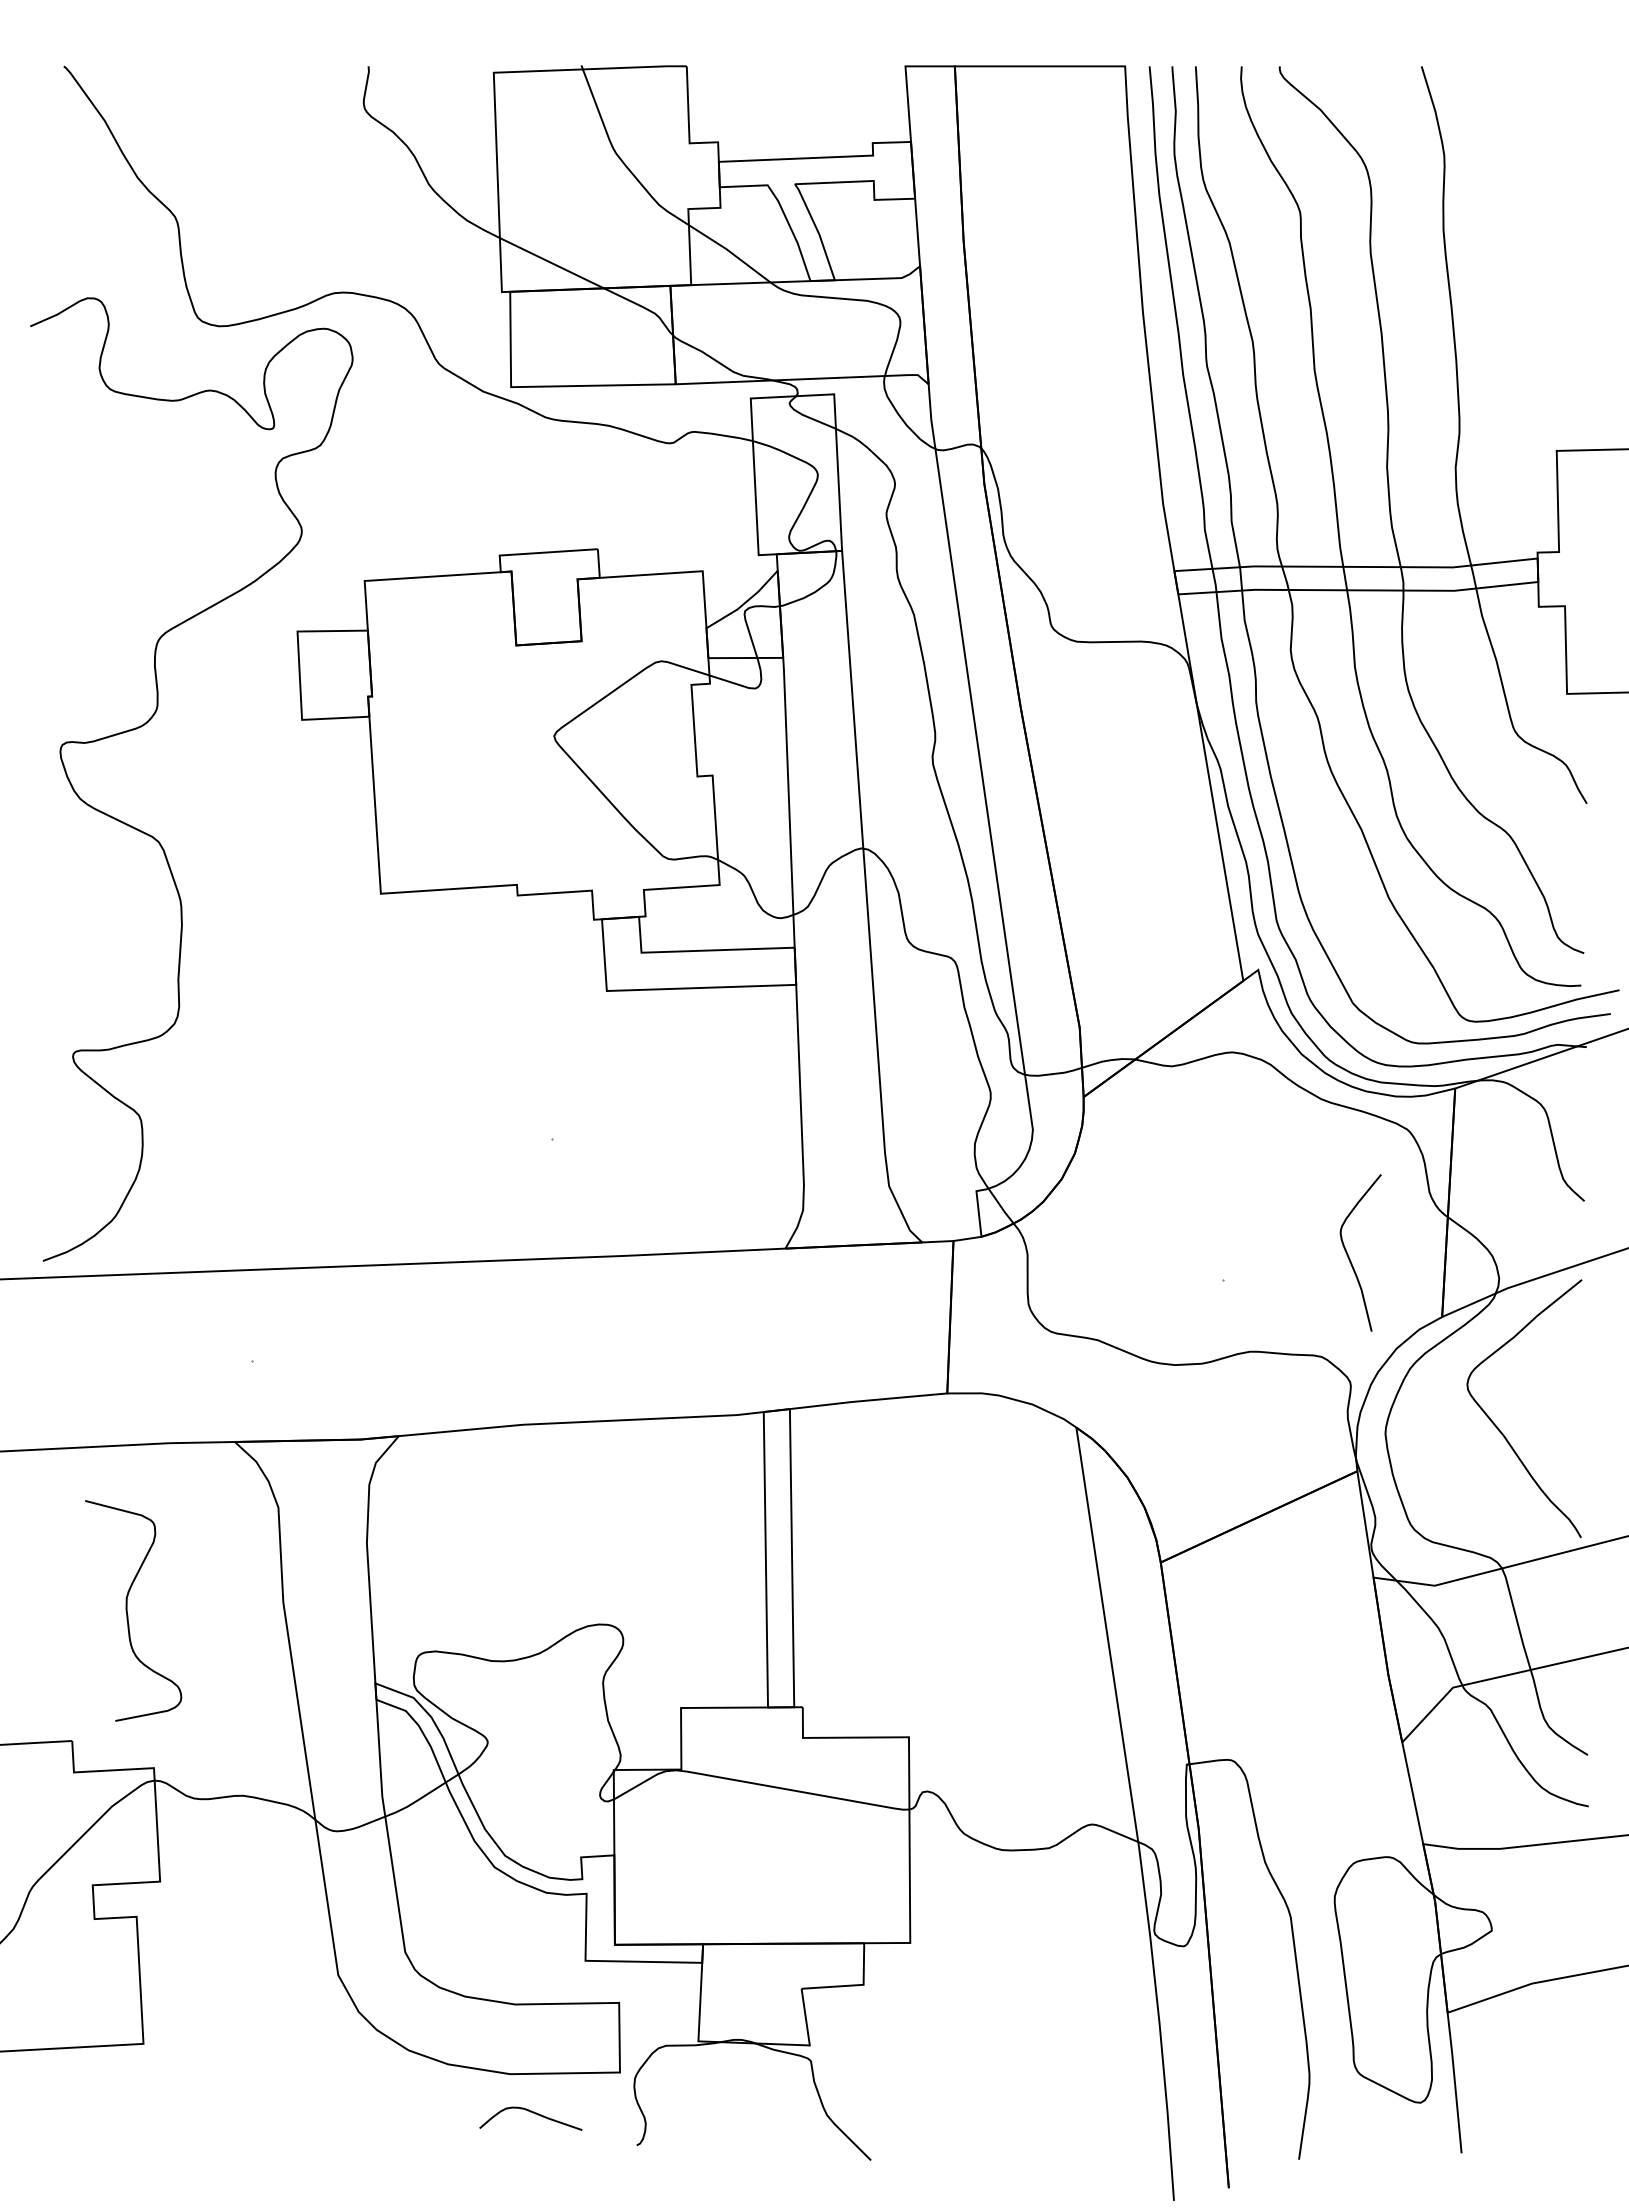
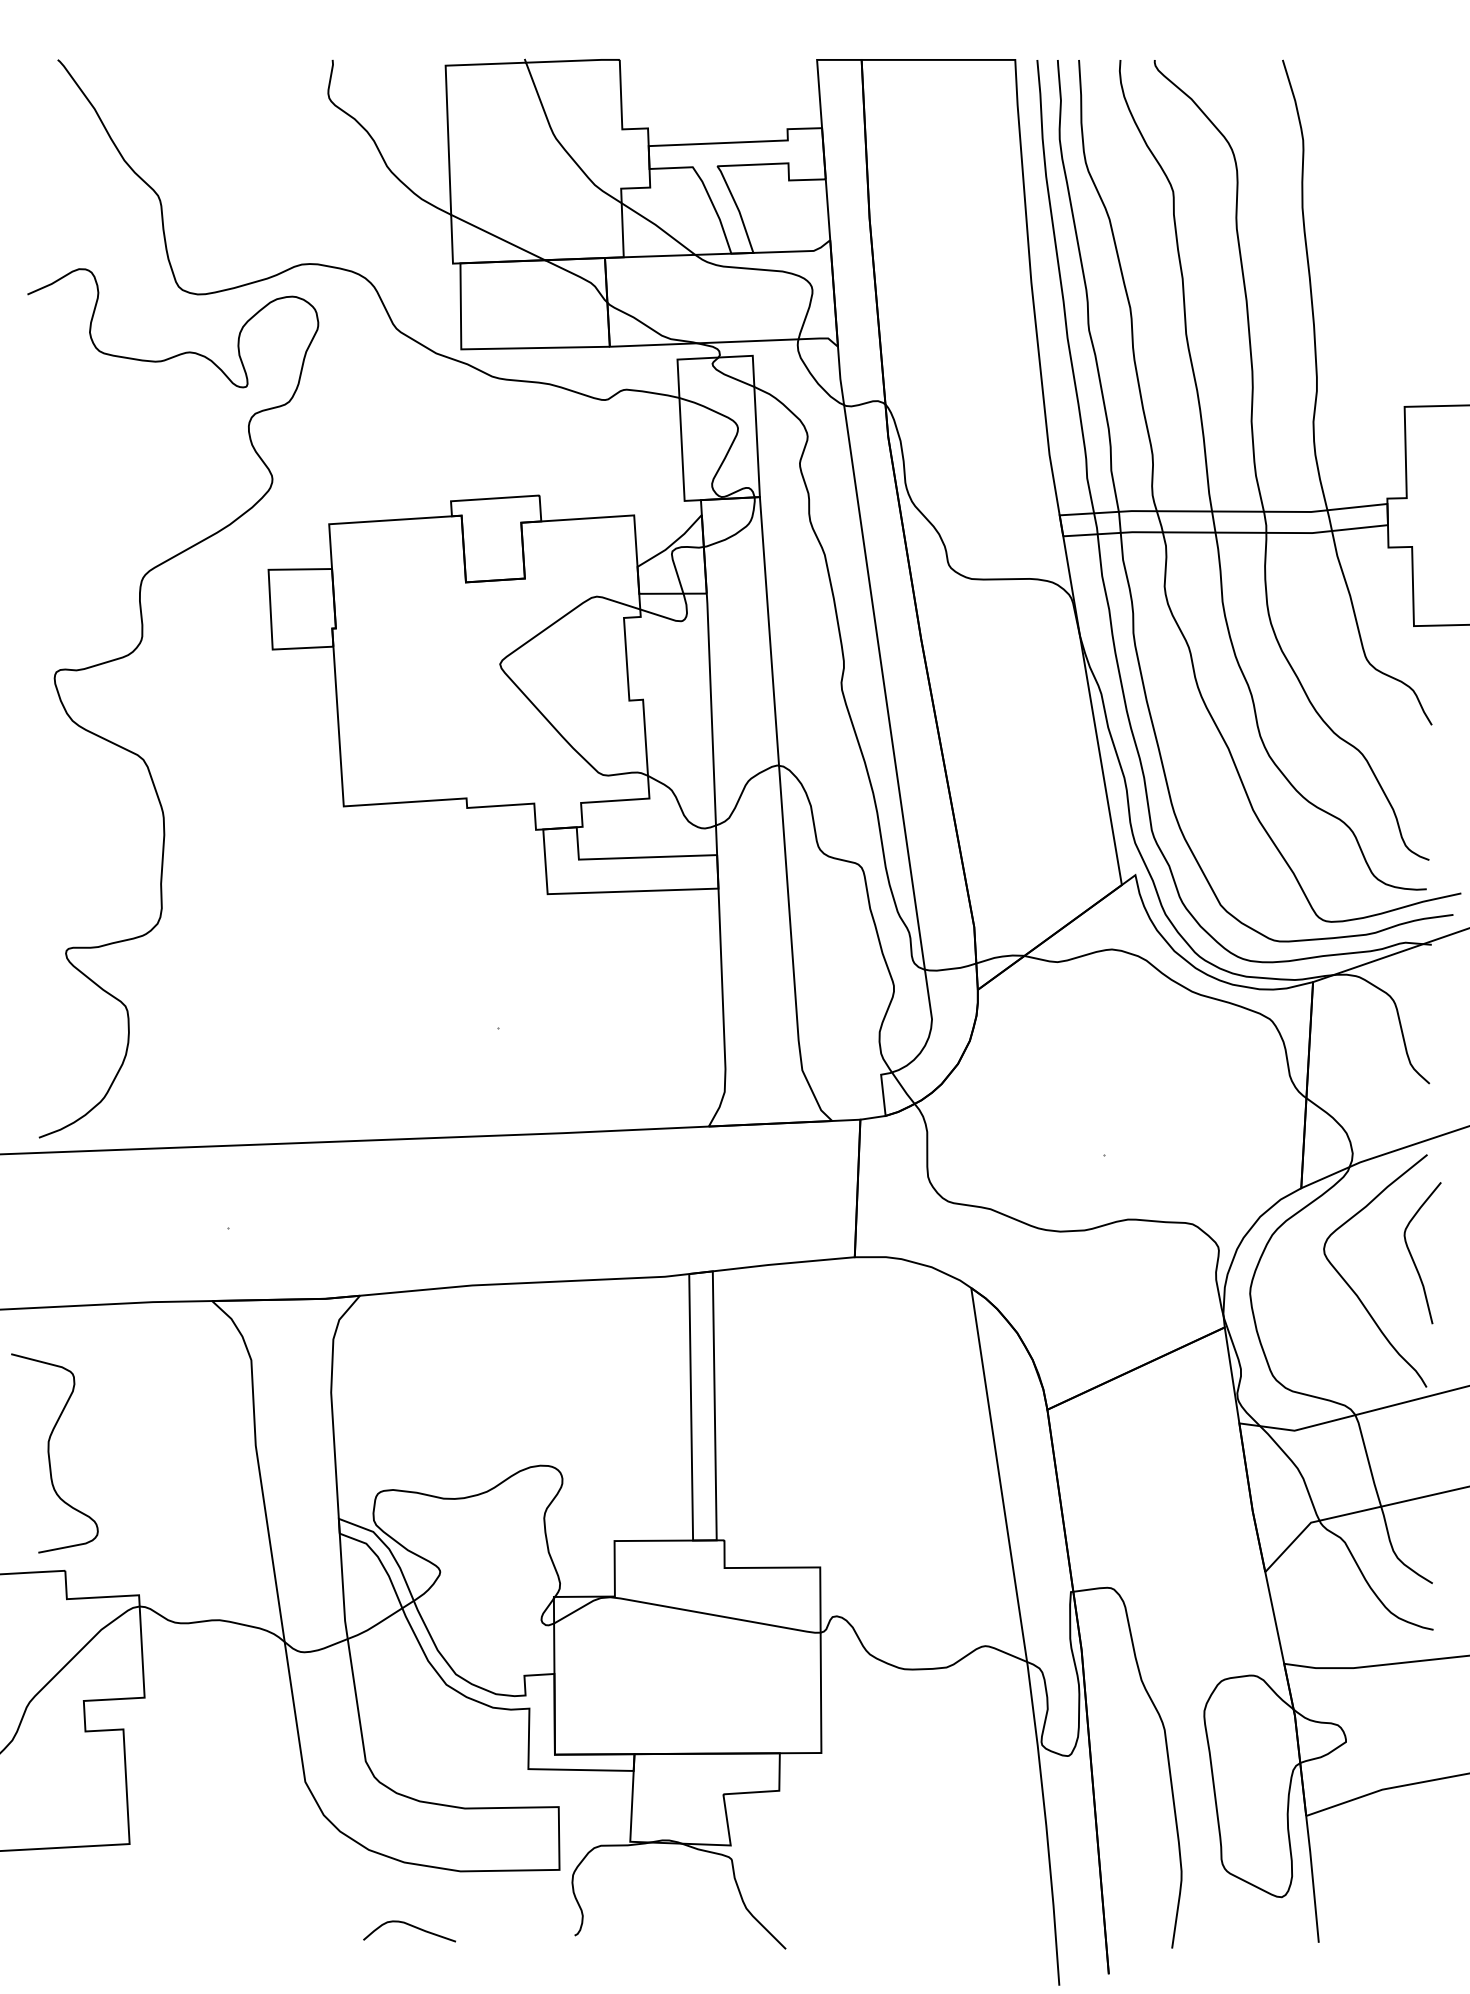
curve: (1349, 1256) -> (1412, 1256), moved
curve: (127, 1610) -> (49, 1453), moved
curve: (532, 2113) -> (411, 1926), moved

